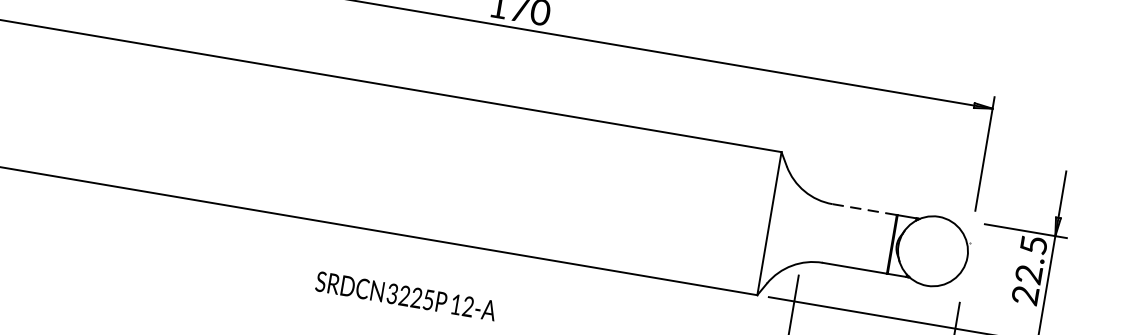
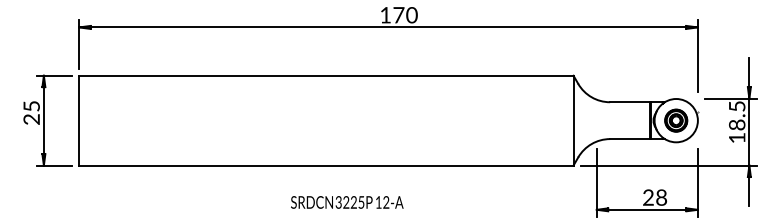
line: (865, 210) -> (630, 102), dashed -> solid
part: (933, 251) -> (676, 120), added
text: (1027, 285) -> (737, 131), 22.5 -> 18.5
text: (406, 296) -> (347, 202), moved

